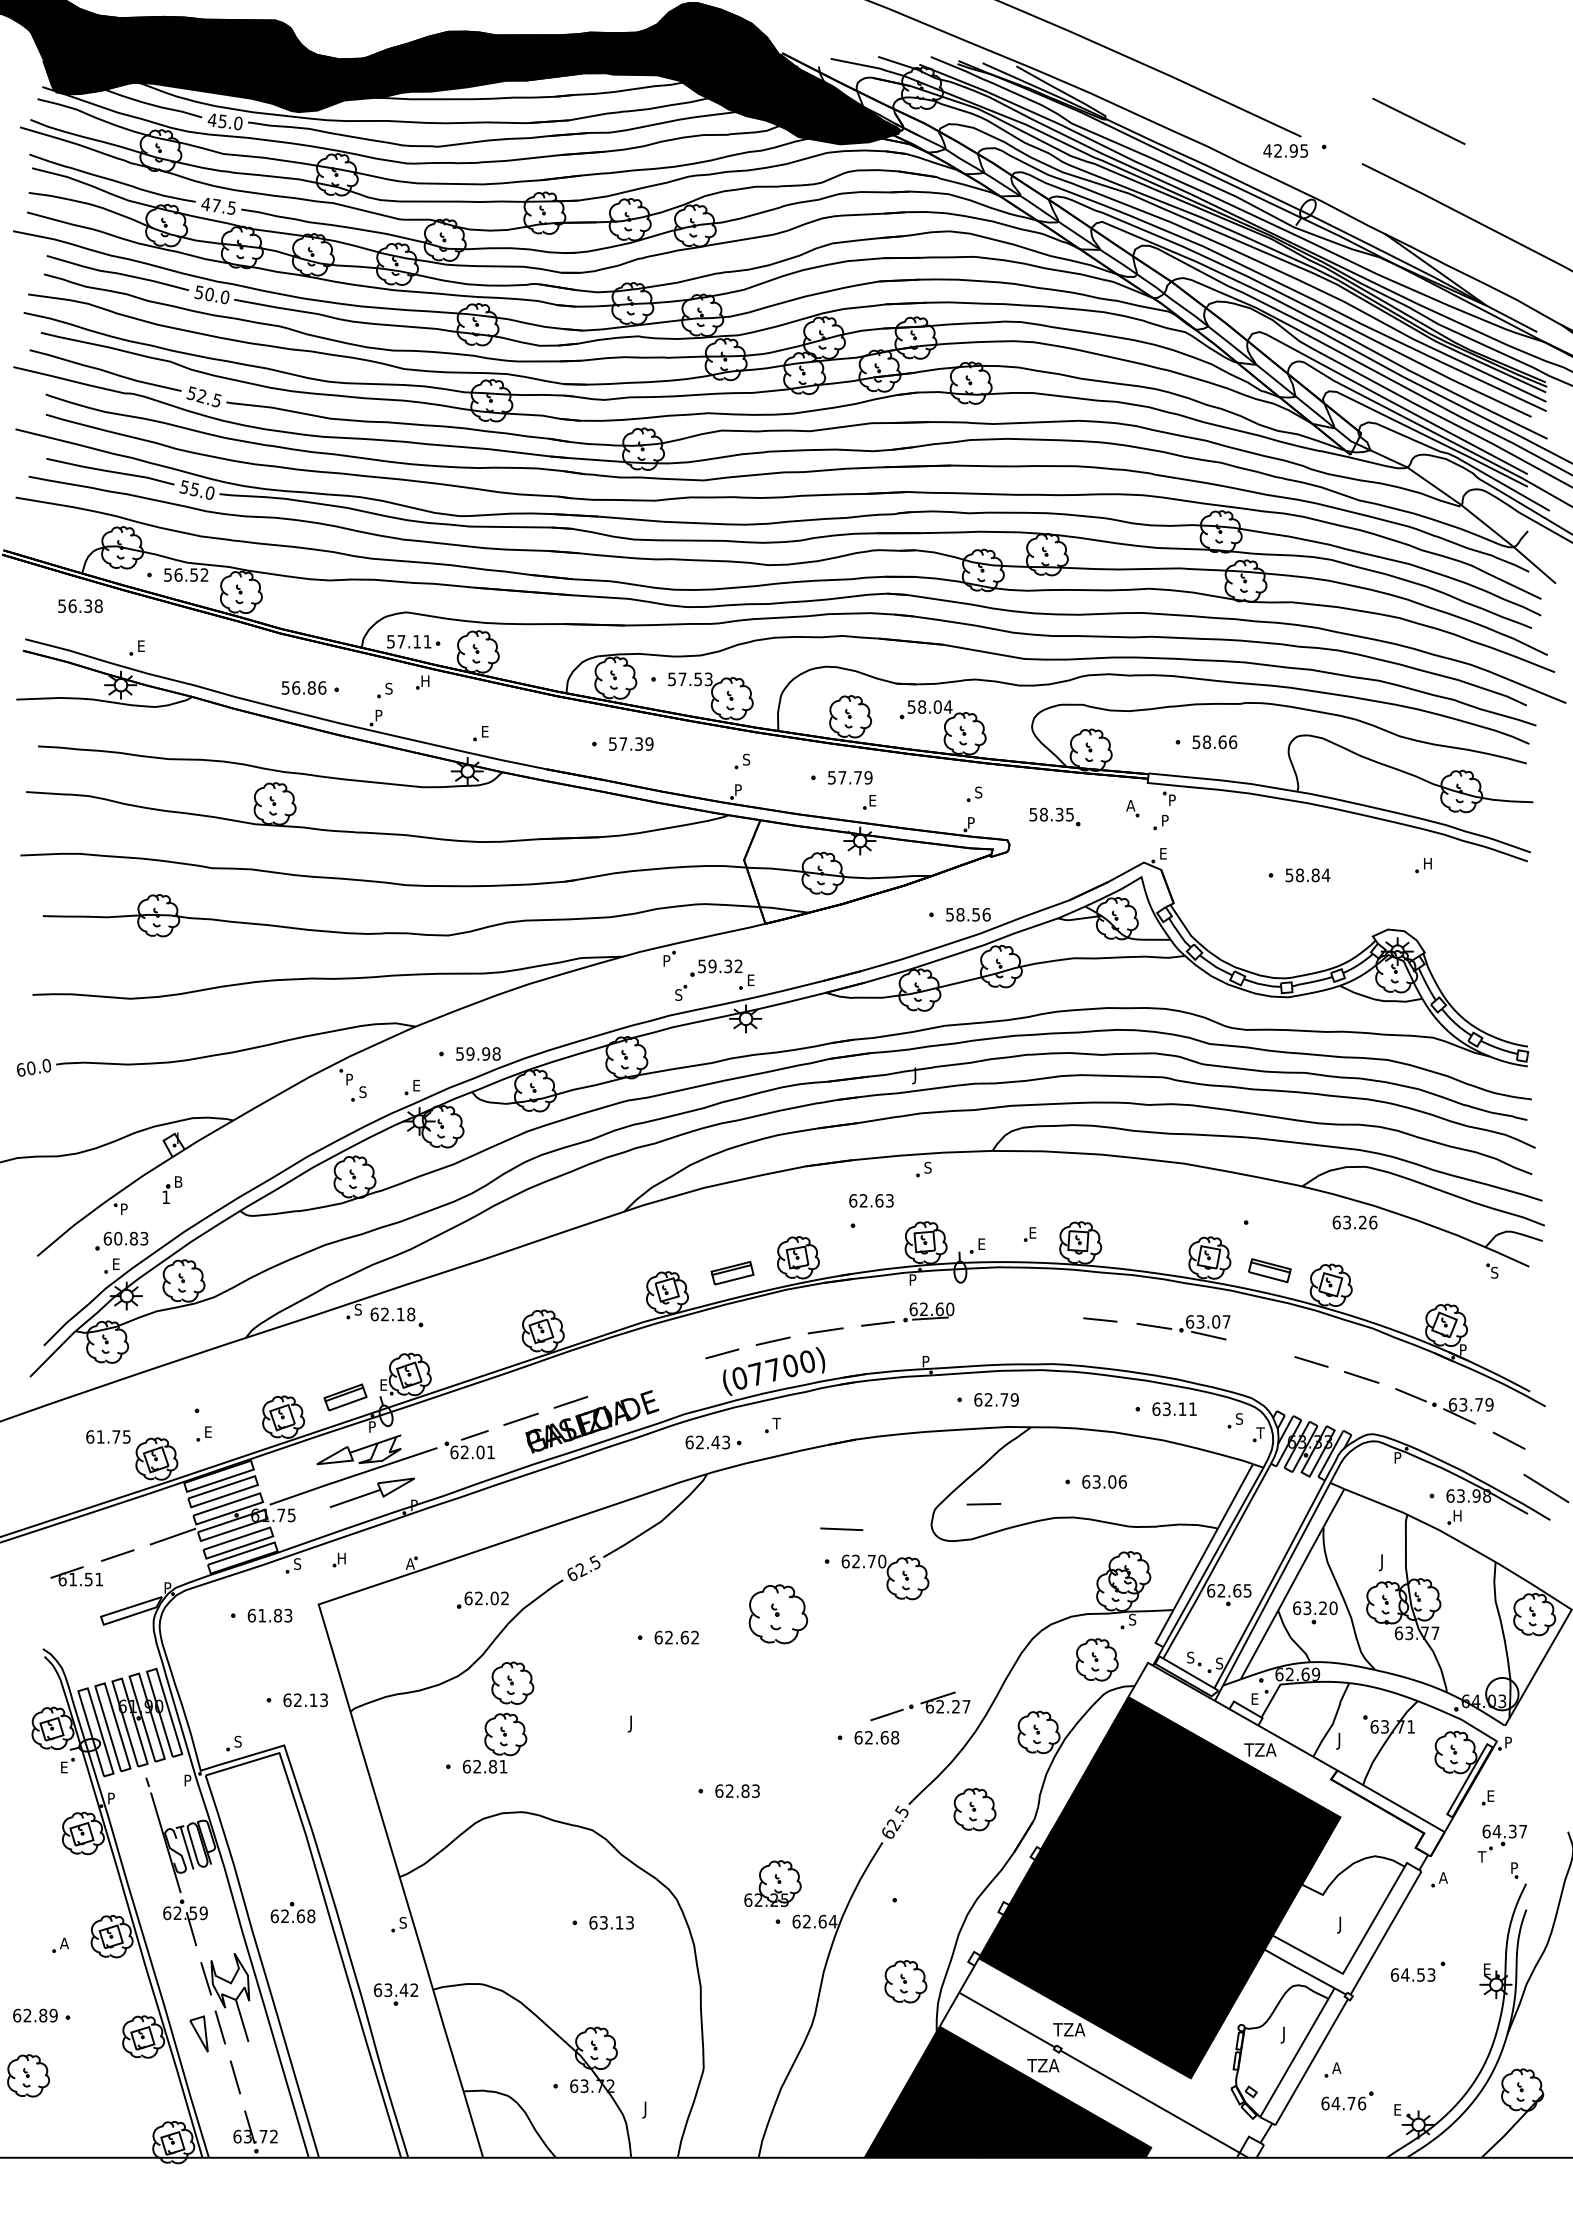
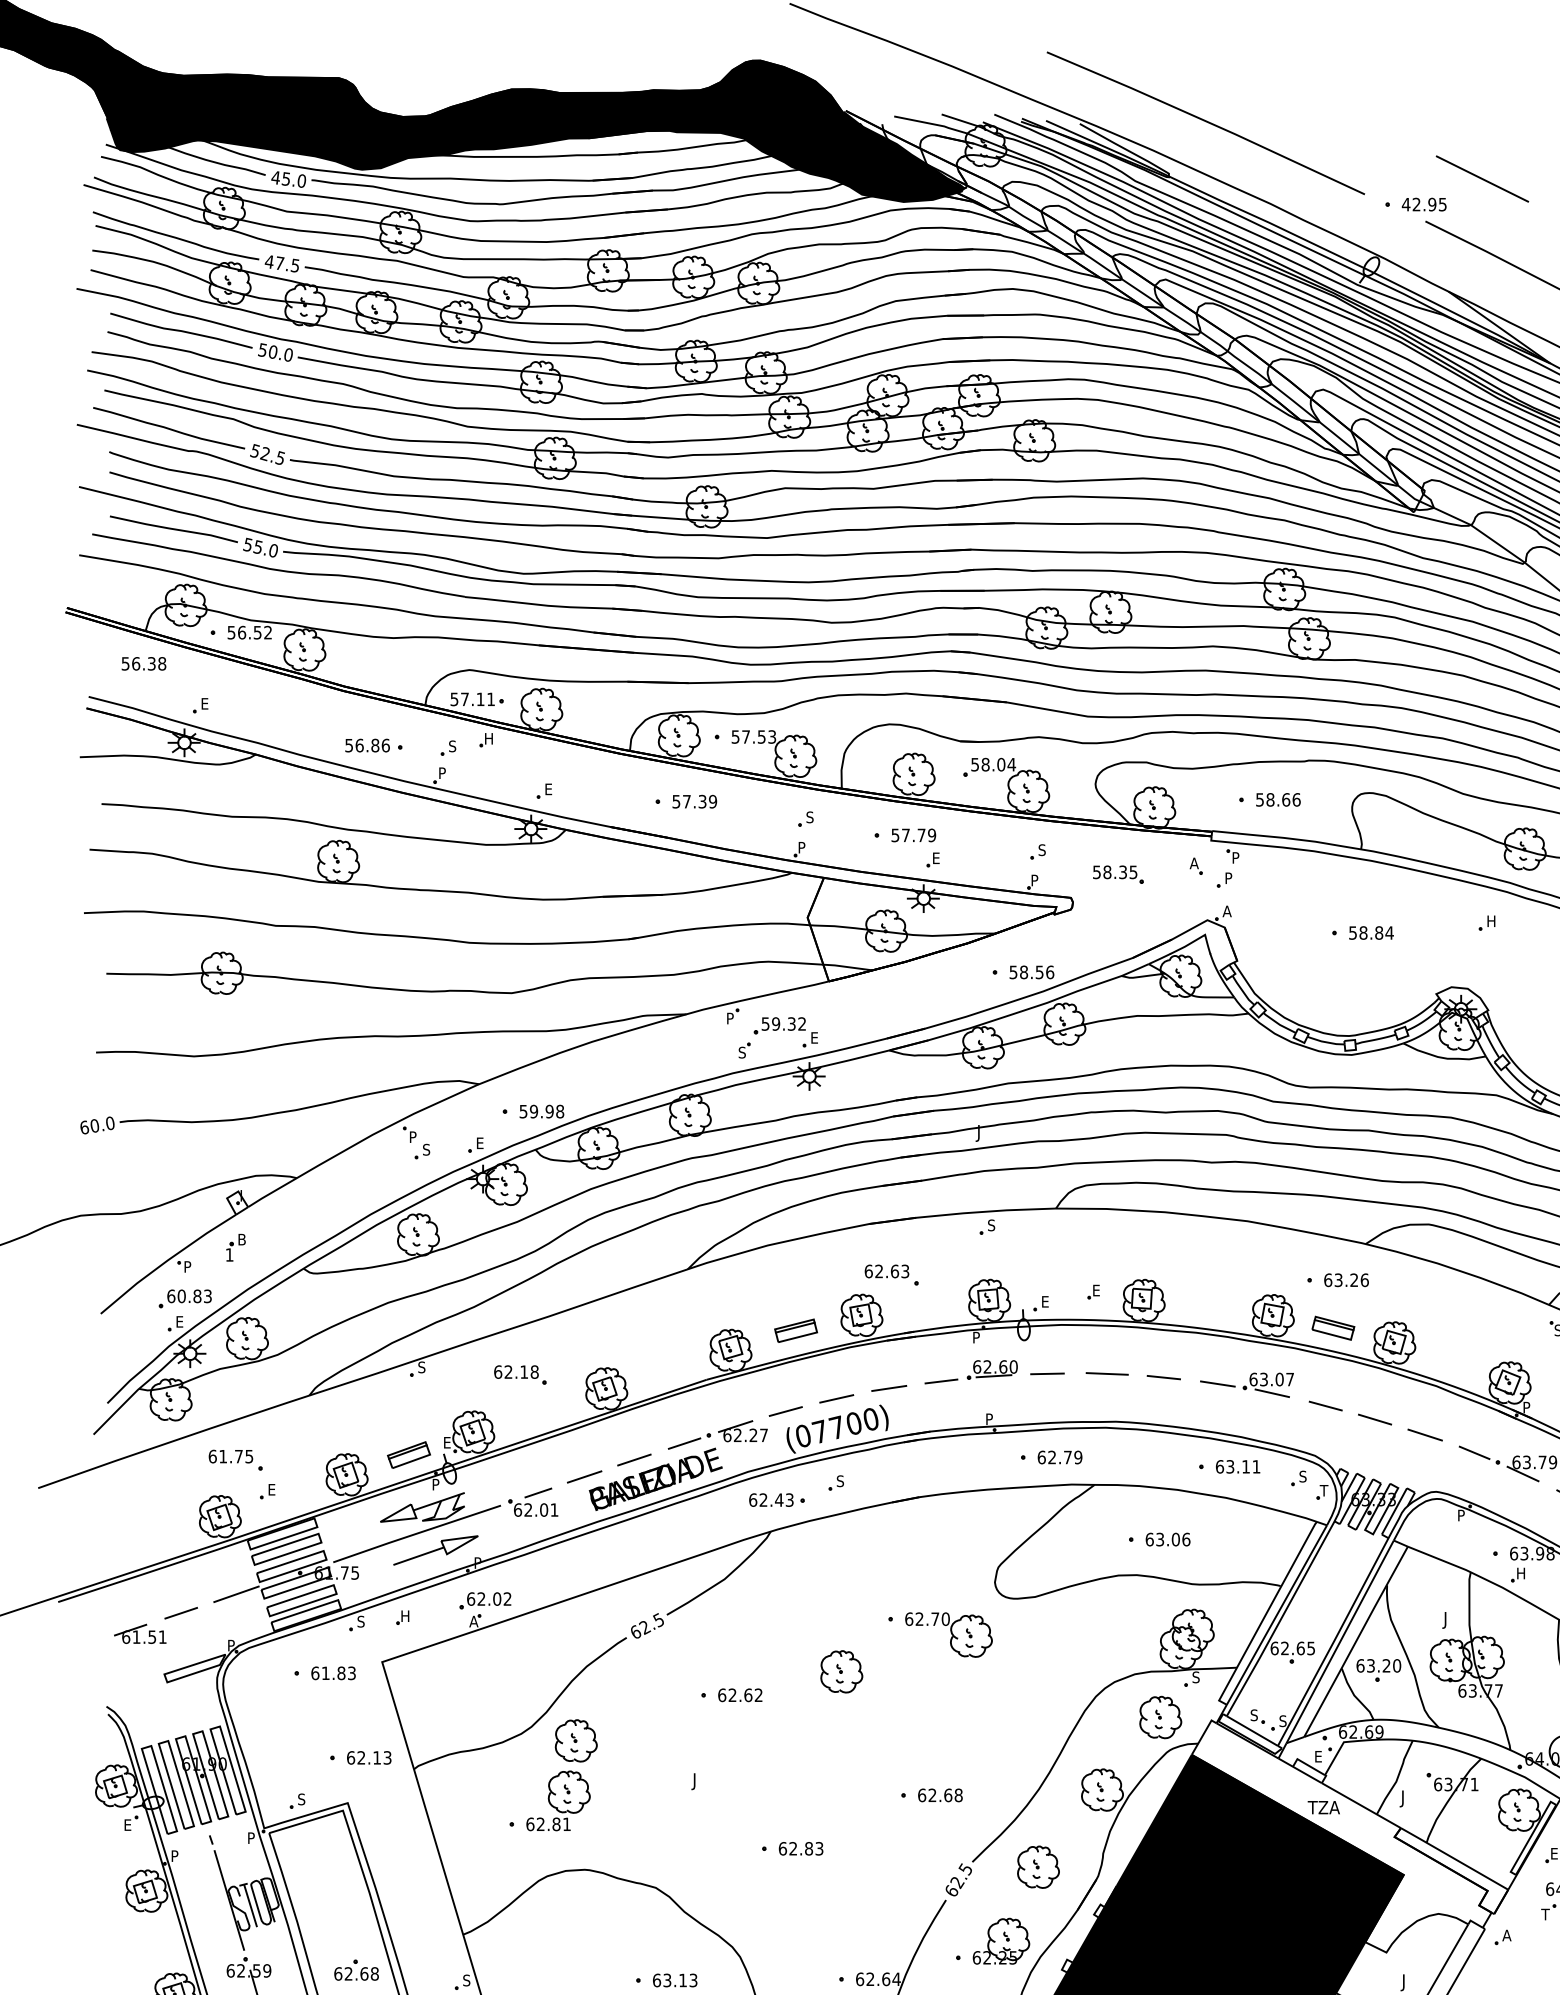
text: (1285, 150) -> (1424, 204), moved
text: (1163, 853) -> (1227, 911), E -> A
text: (871, 1200) -> (887, 1271), moved
text: (1354, 1222) -> (1346, 1280), moved
part: (396, 1317) -> (520, 1375), moved
line: (1262, 1348) -> (1326, 1406), added
text: (776, 1423) -> (840, 1481), T -> S
text: (108, 1436) -> (231, 1456), moved
line: (983, 1504) -> (1047, 1374), moved
line: (841, 1528) -> (1107, 1373), moved
part: (482, 1599) -> (485, 1600), moved
part: (777, 1613) -> (841, 1671), size x0.71
part: (920, 1706) -> (718, 1435), moved
part: (772, 1883) -> (1001, 1941), moved

